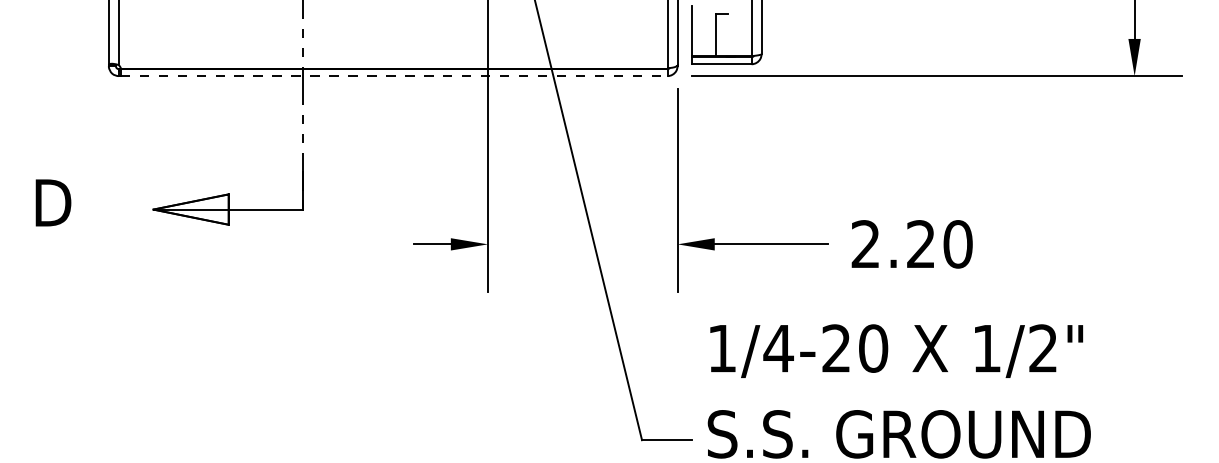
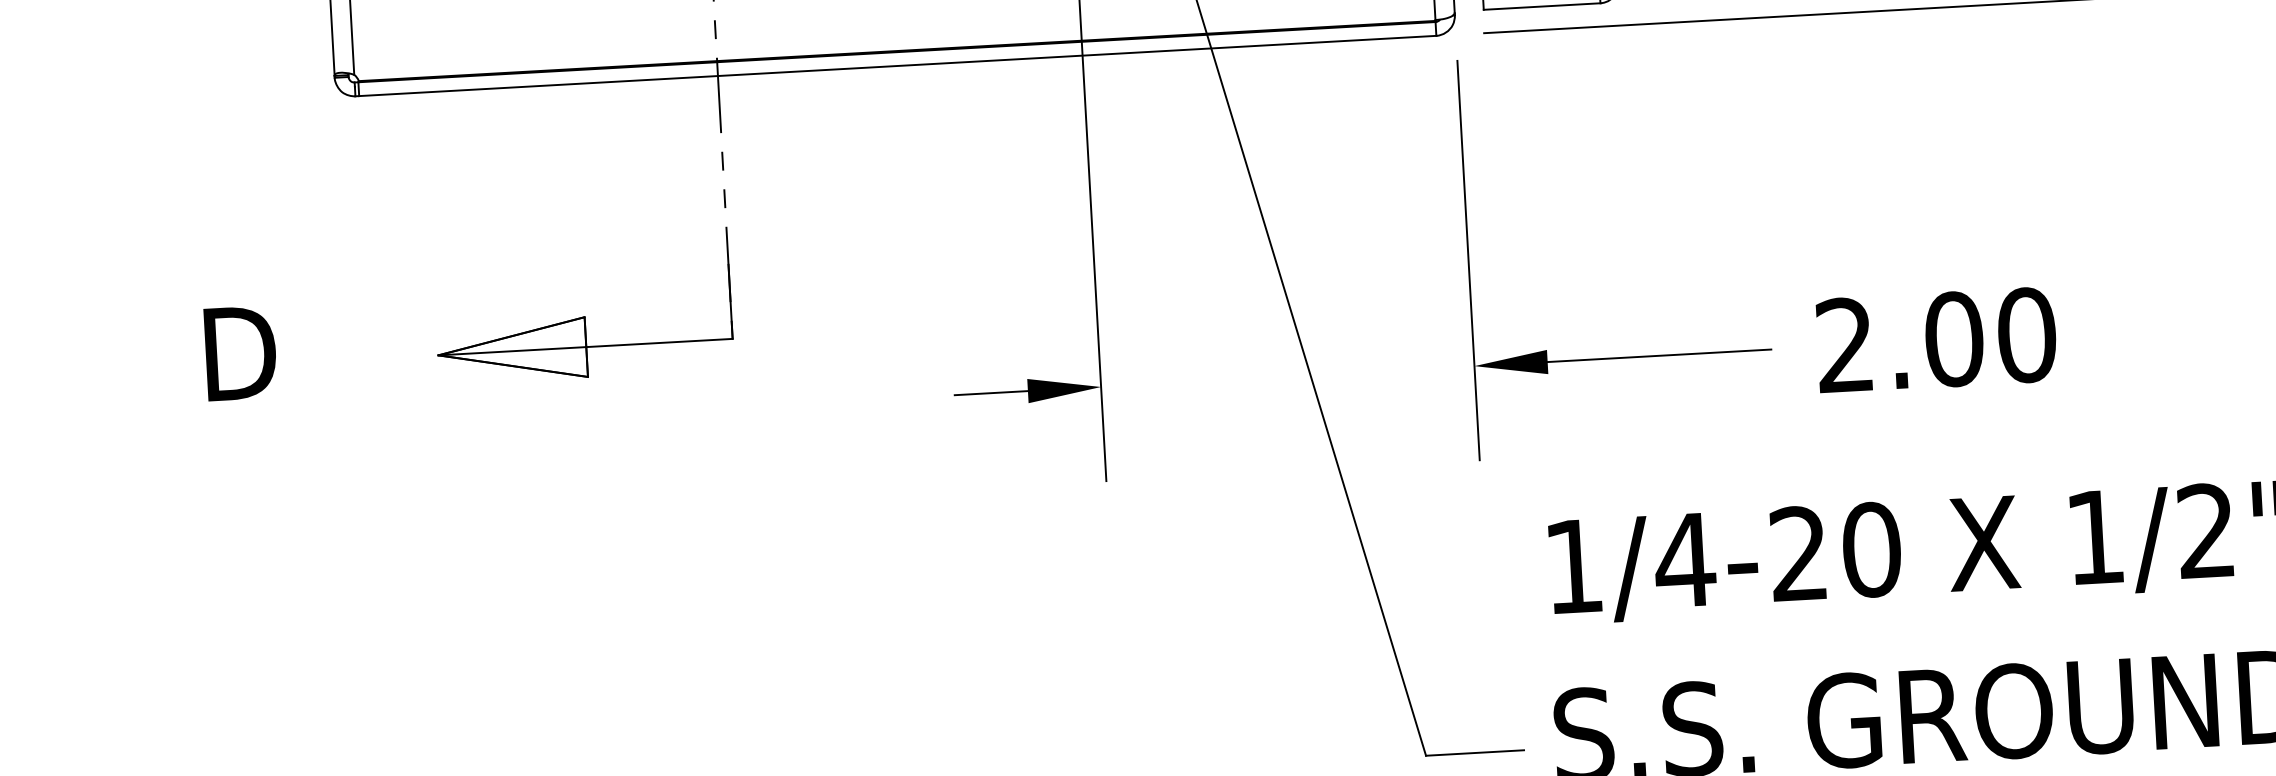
line: (394, 76) -> (898, 66), dashed -> solid
text: (920, 244) -> (1952, 339), 2.20 -> 2.00

